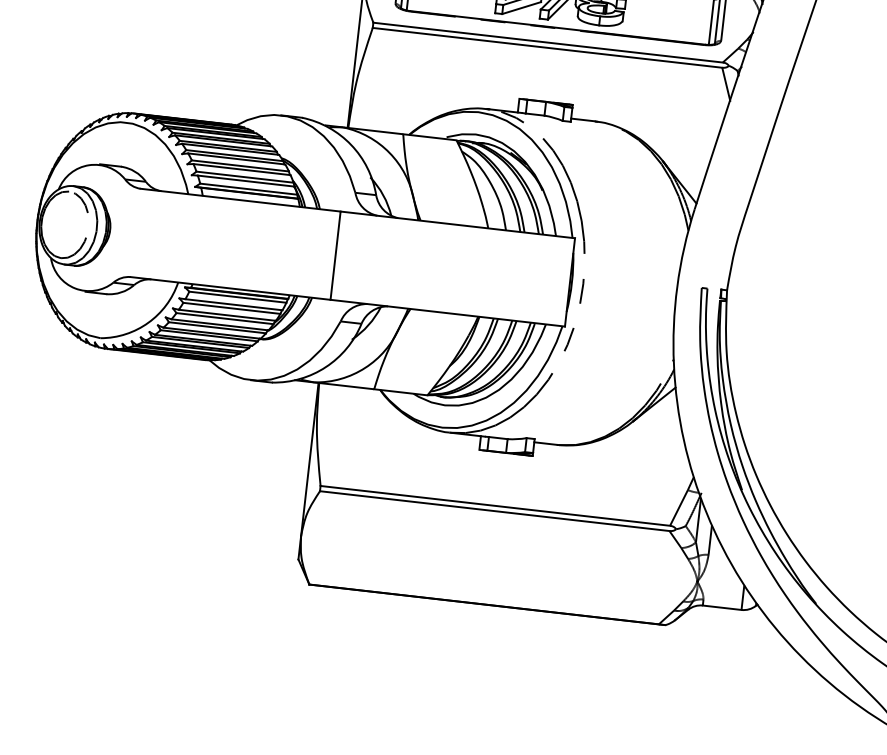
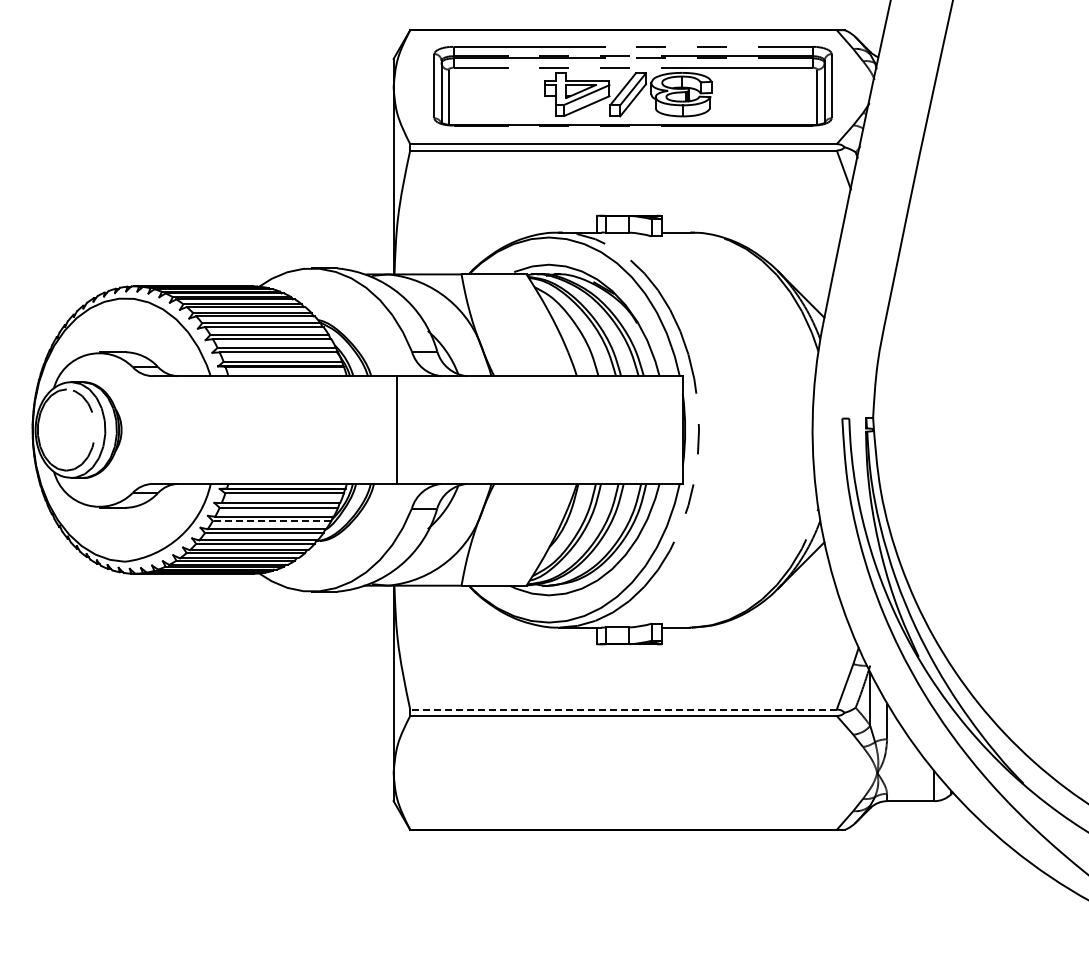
line: (224, 318) -> (271, 521), solid -> dashed
line: (495, 505) -> (623, 709), solid -> dashed

